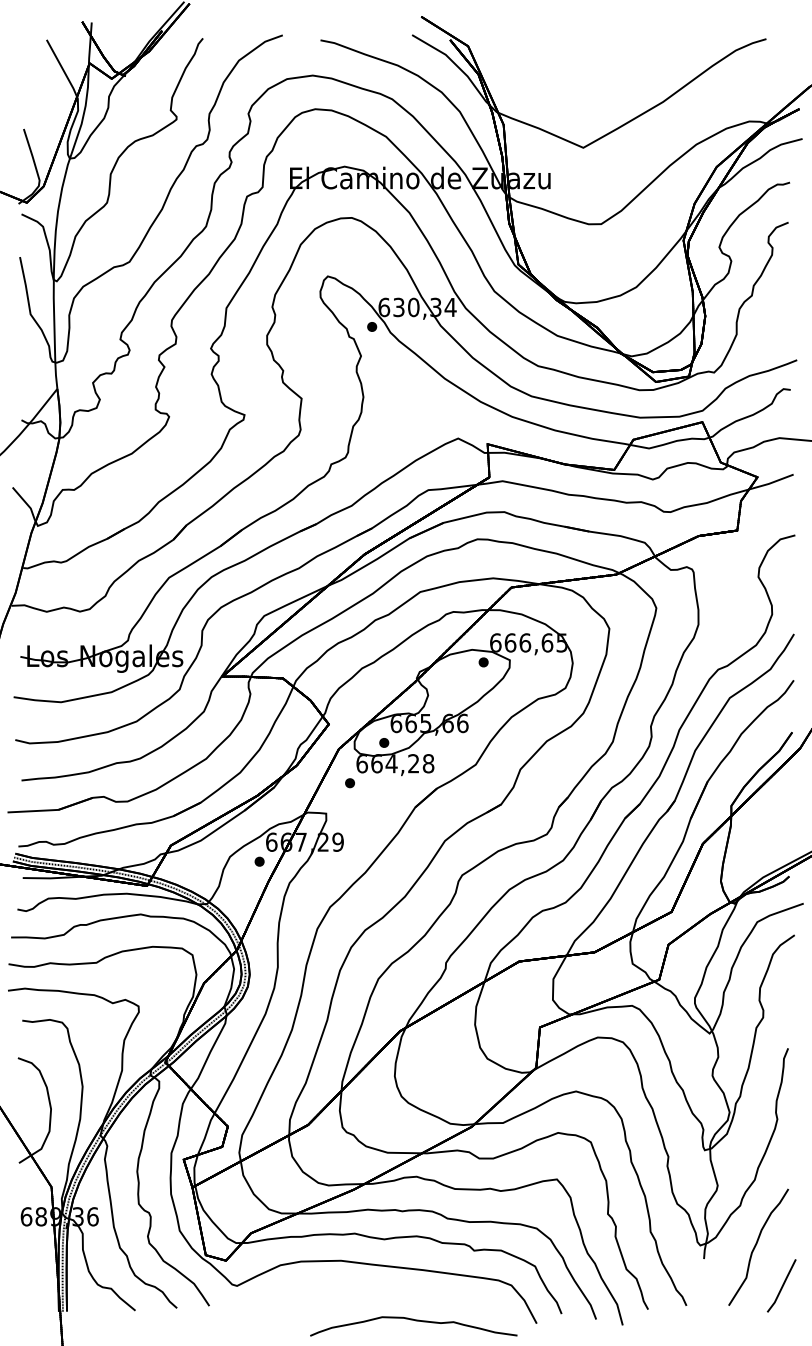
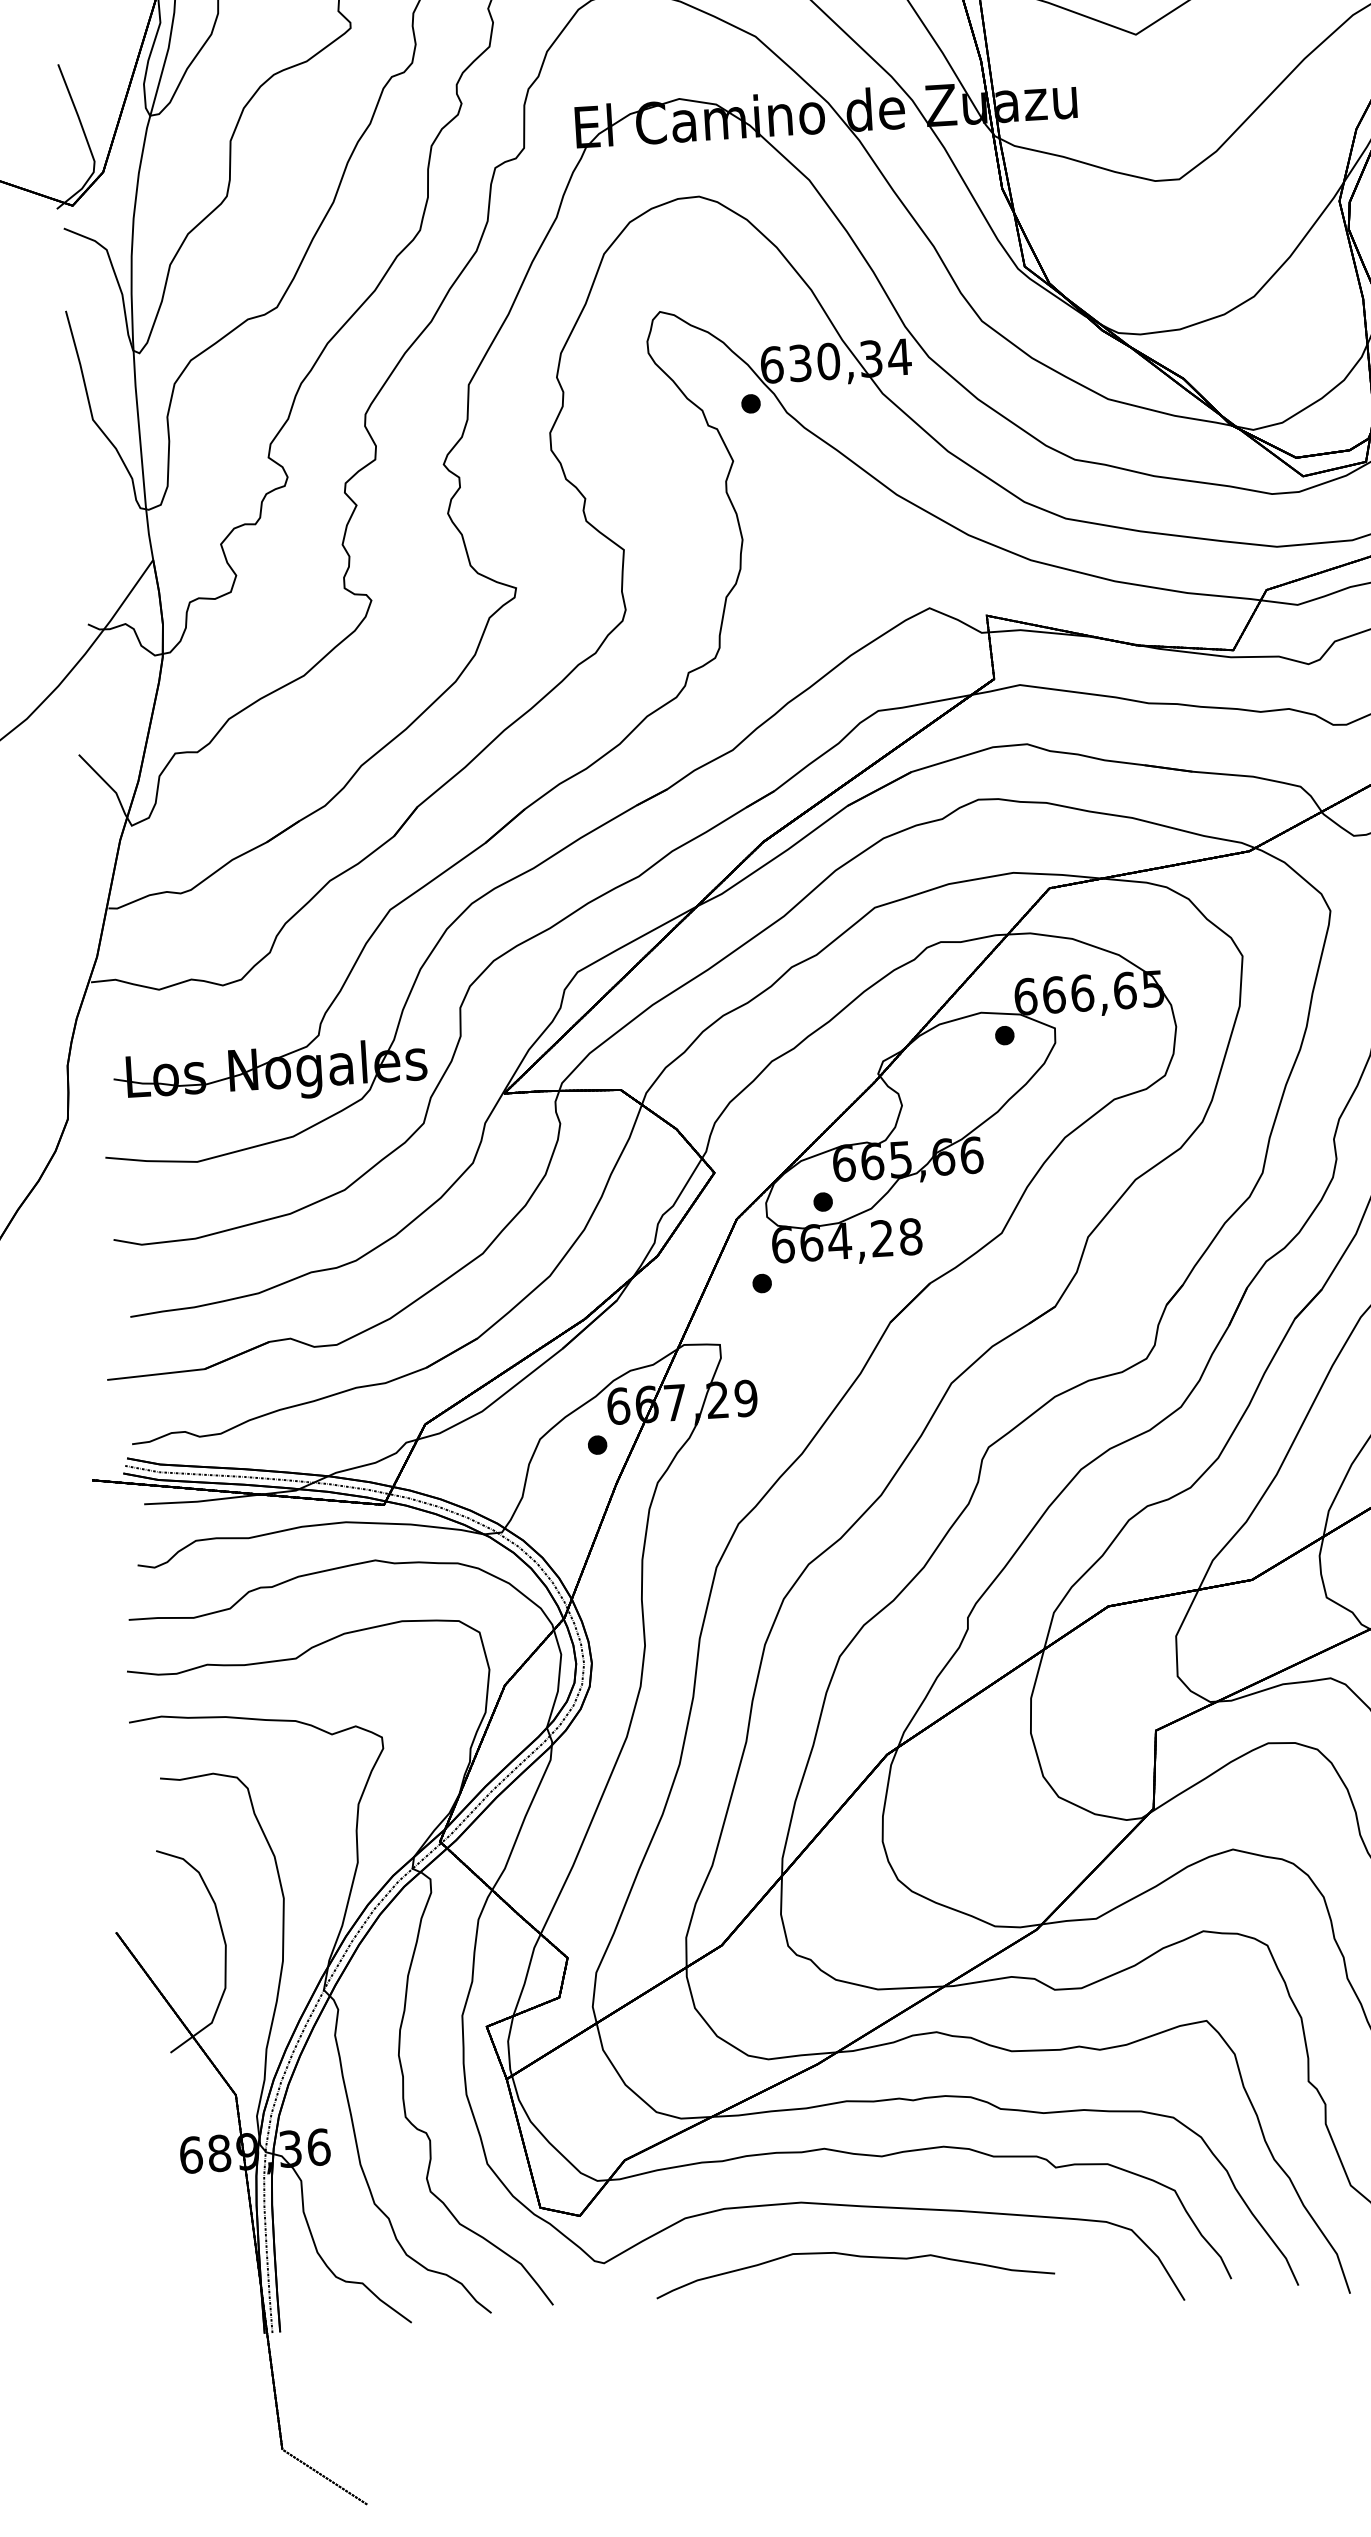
curve: (415, 1321) -> (857, 2258), moved

